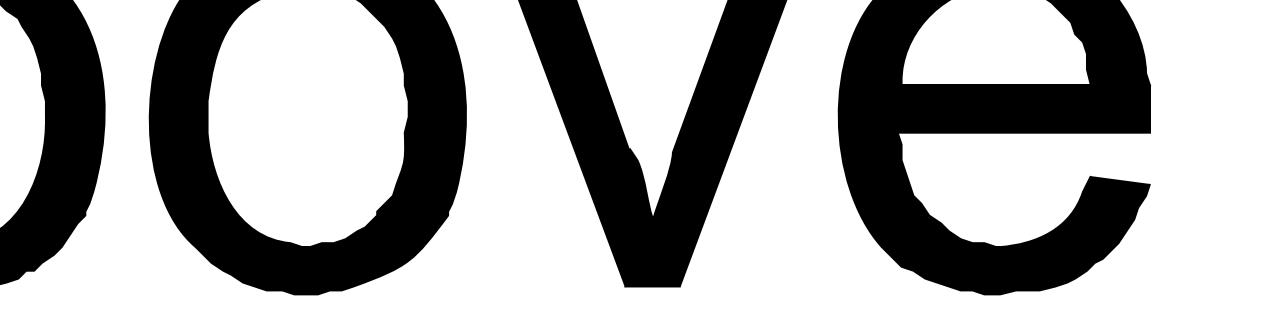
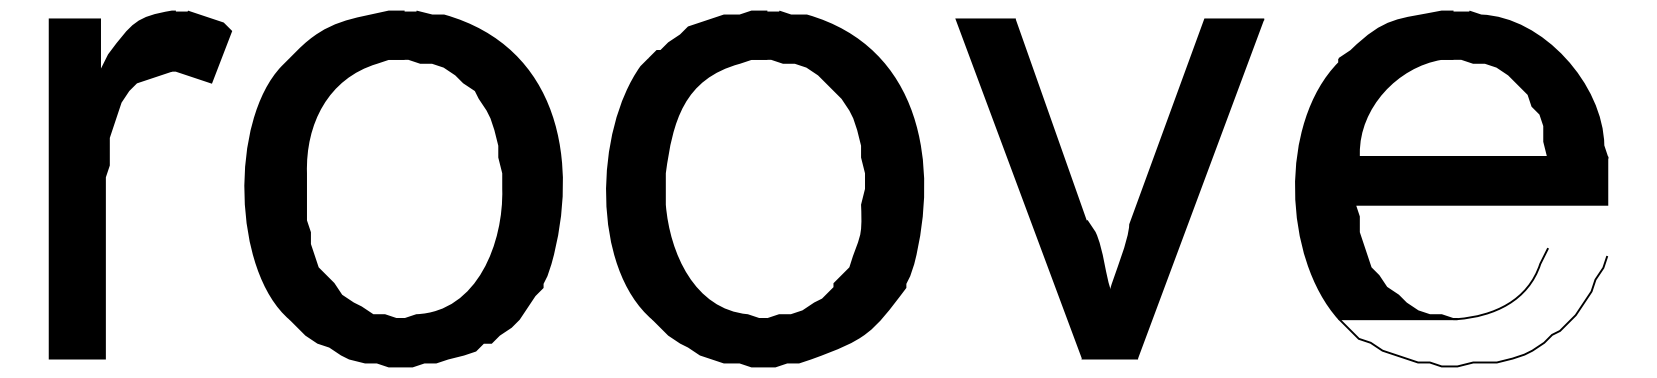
fill: (1016, 235) -> (1473, 307), removed

